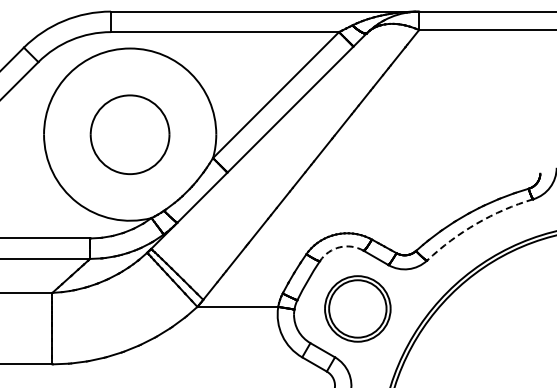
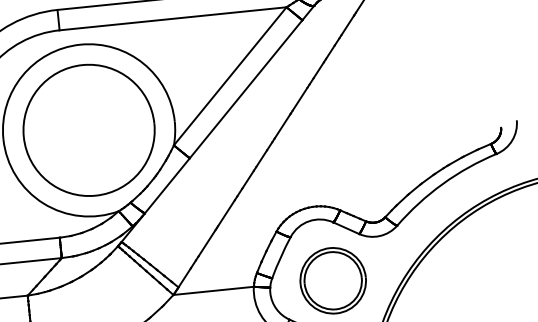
part: (129, 134) -> (88, 130), size x1.67
arc: (476, 223) -> (442, 183), dashed -> solid
arc: (339, 247) -> (308, 221), dashed -> solid

